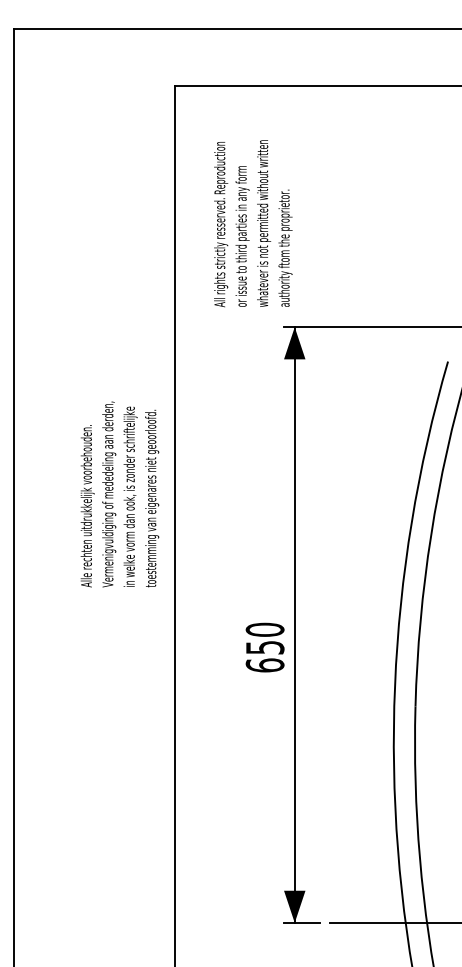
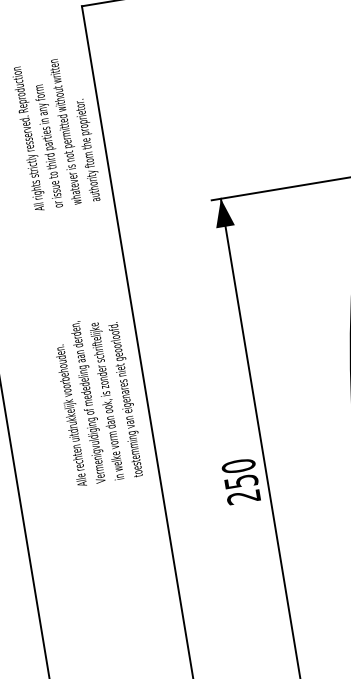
text: (253, 223) -> (57, 133), moved
text: (119, 494) -> (97, 400), moved
text: (264, 665) -> (243, 497), 650 -> 250

